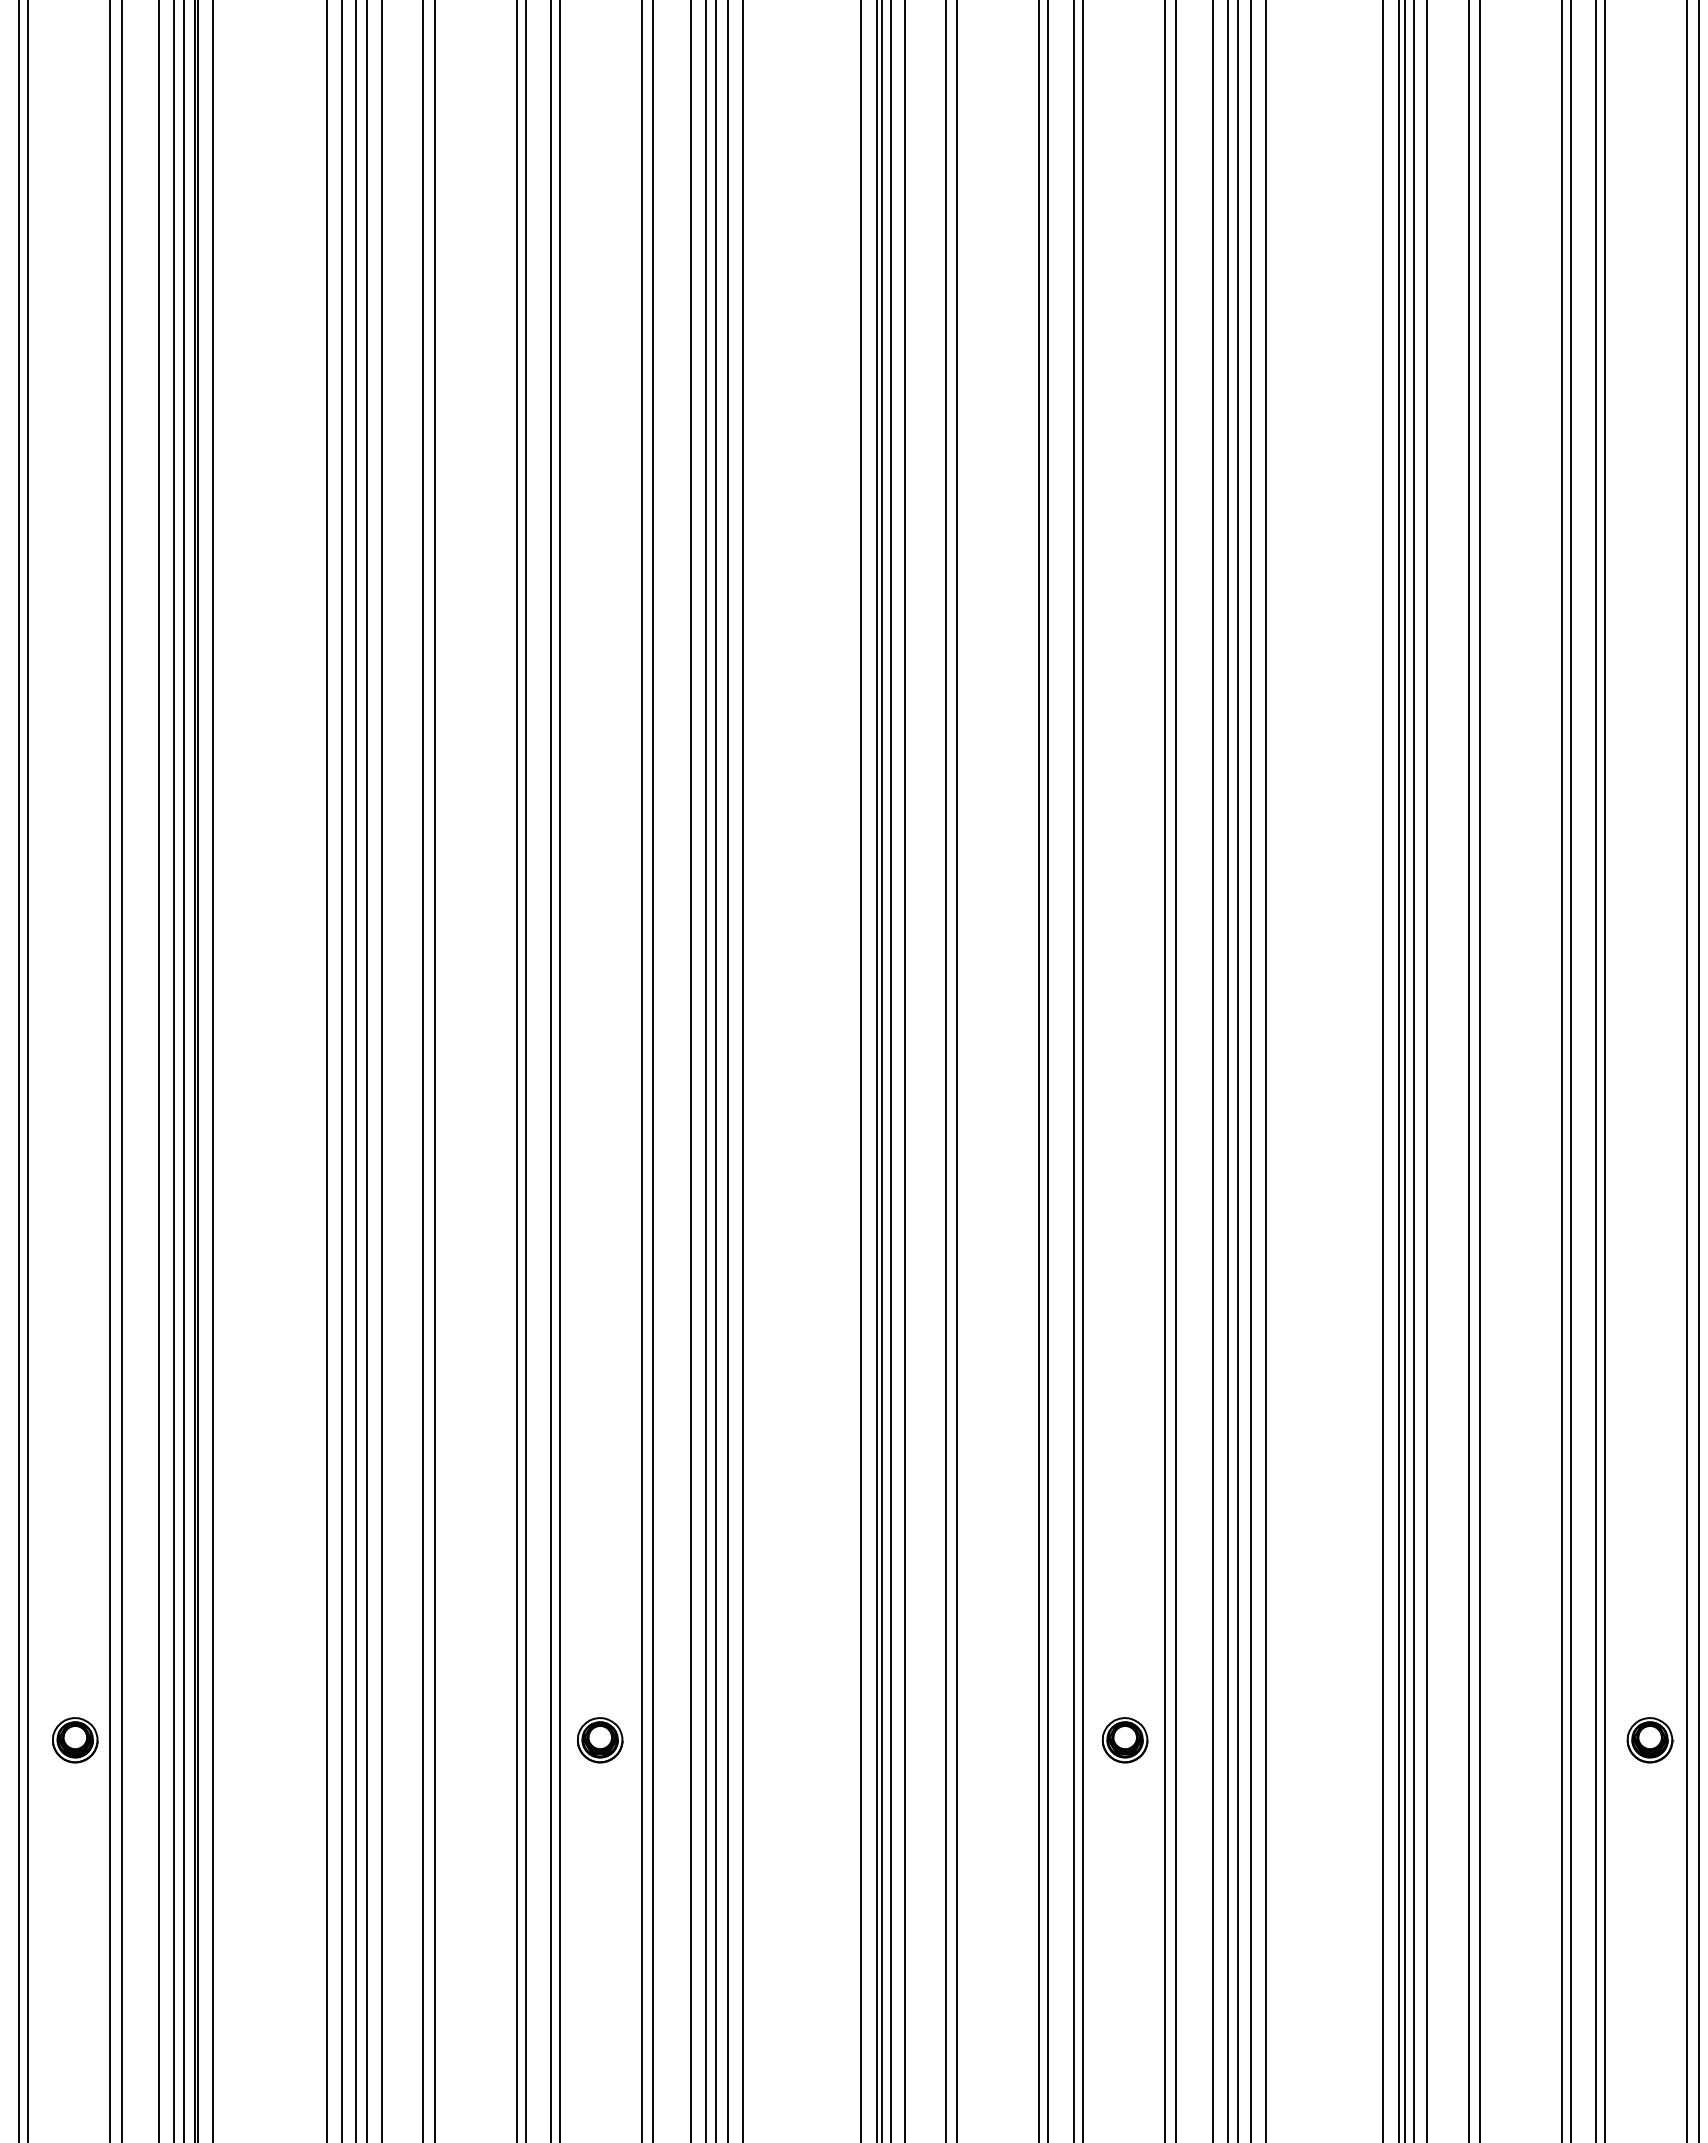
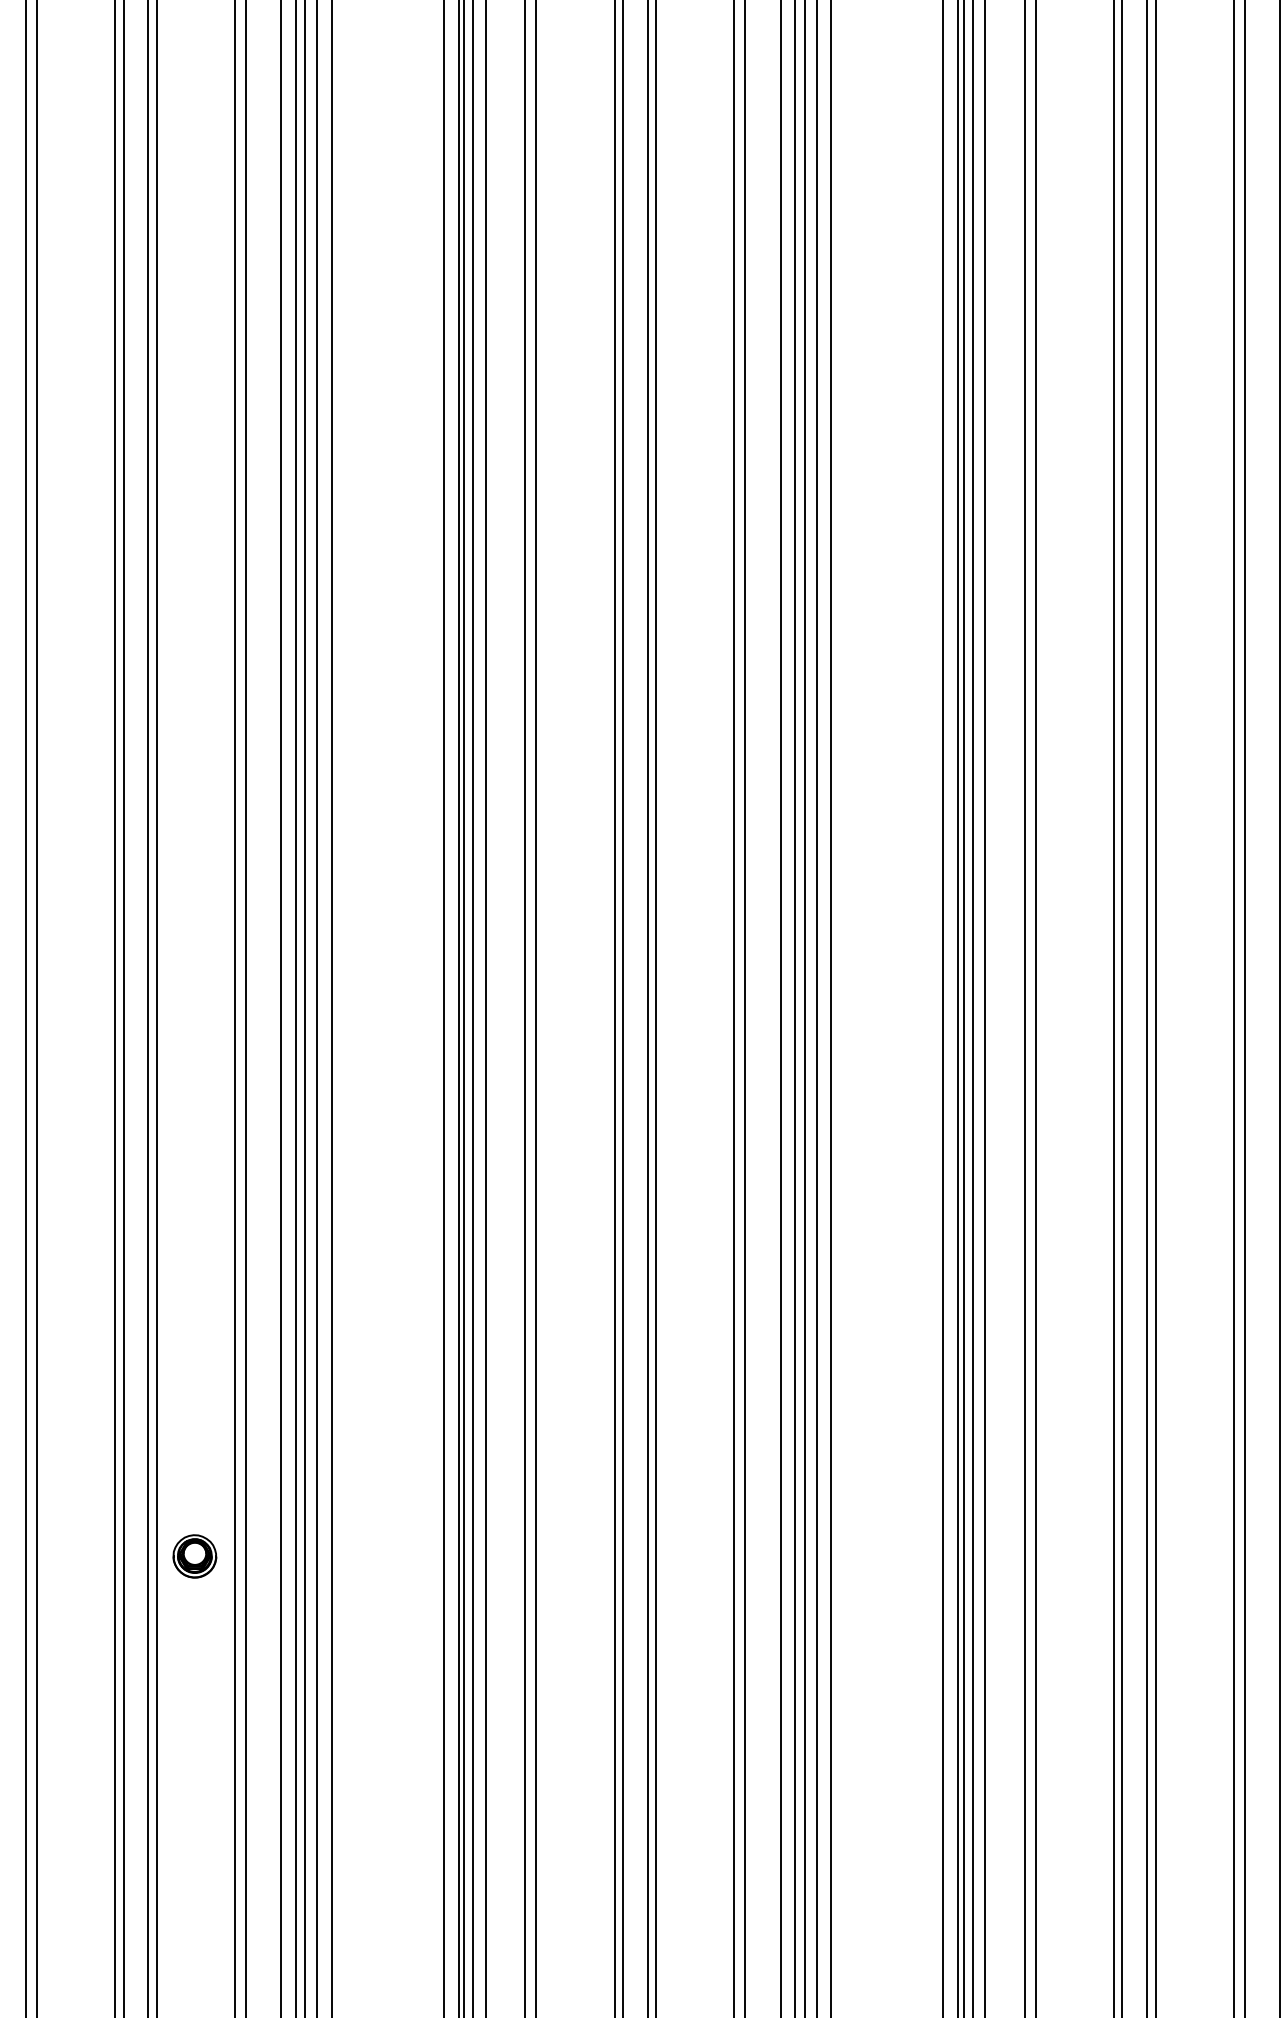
part: (1124, 1740) -> (696, 1556), removed
part: (1650, 1740) -> (1198, 1556), removed

